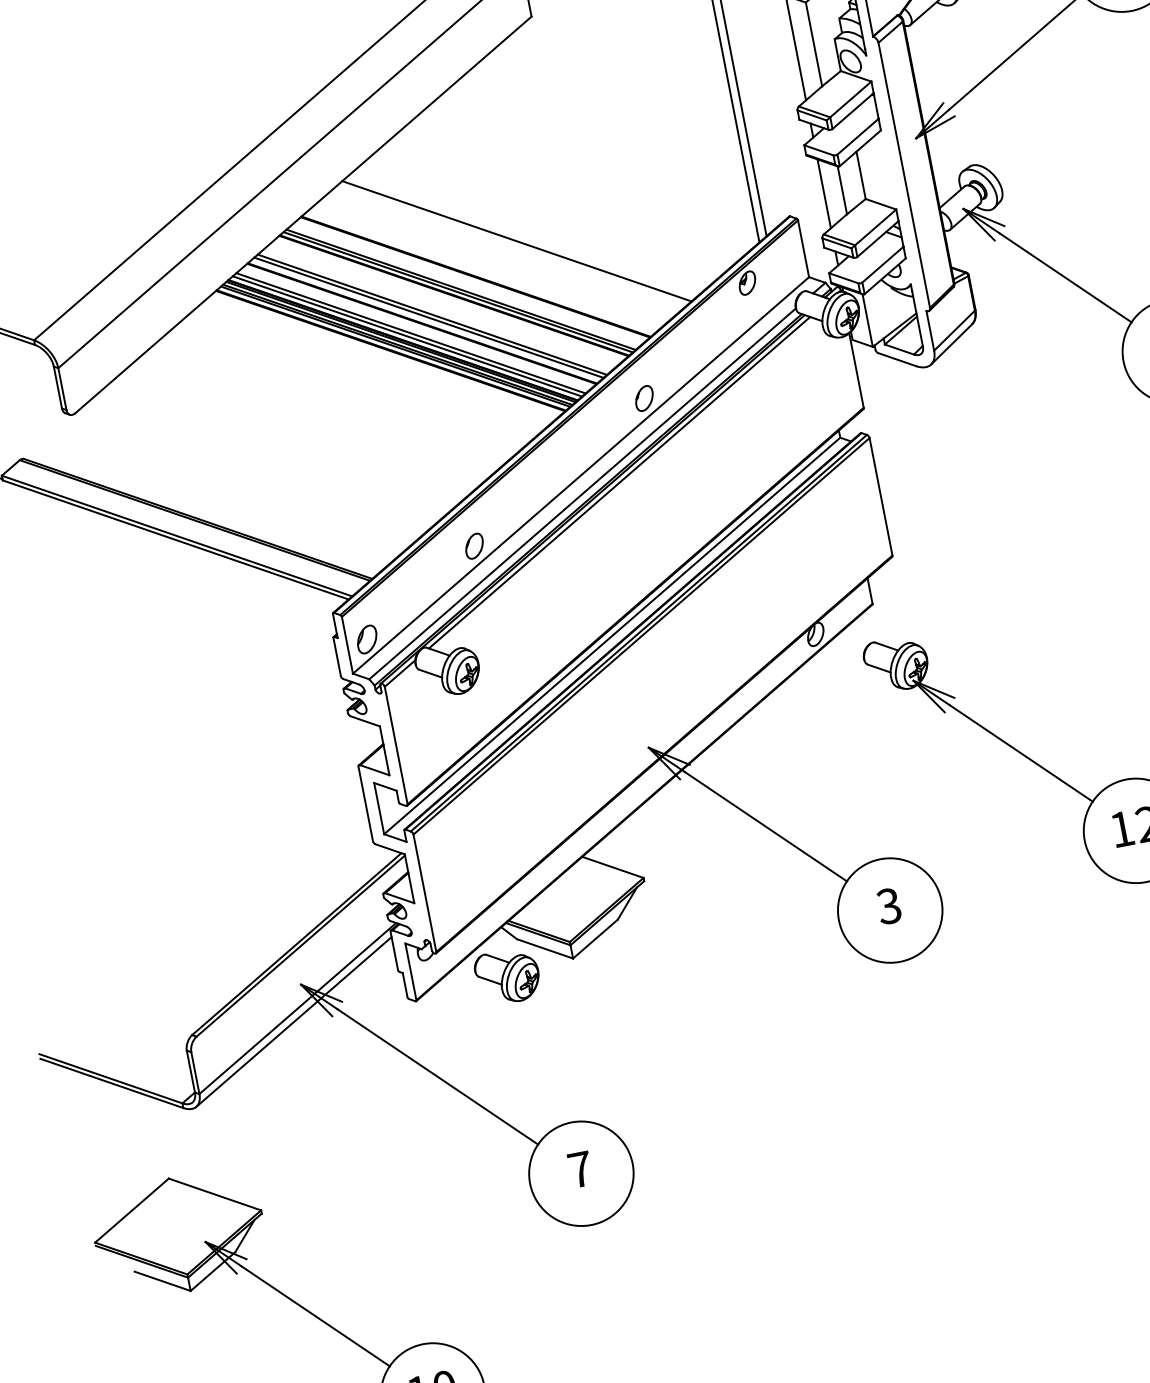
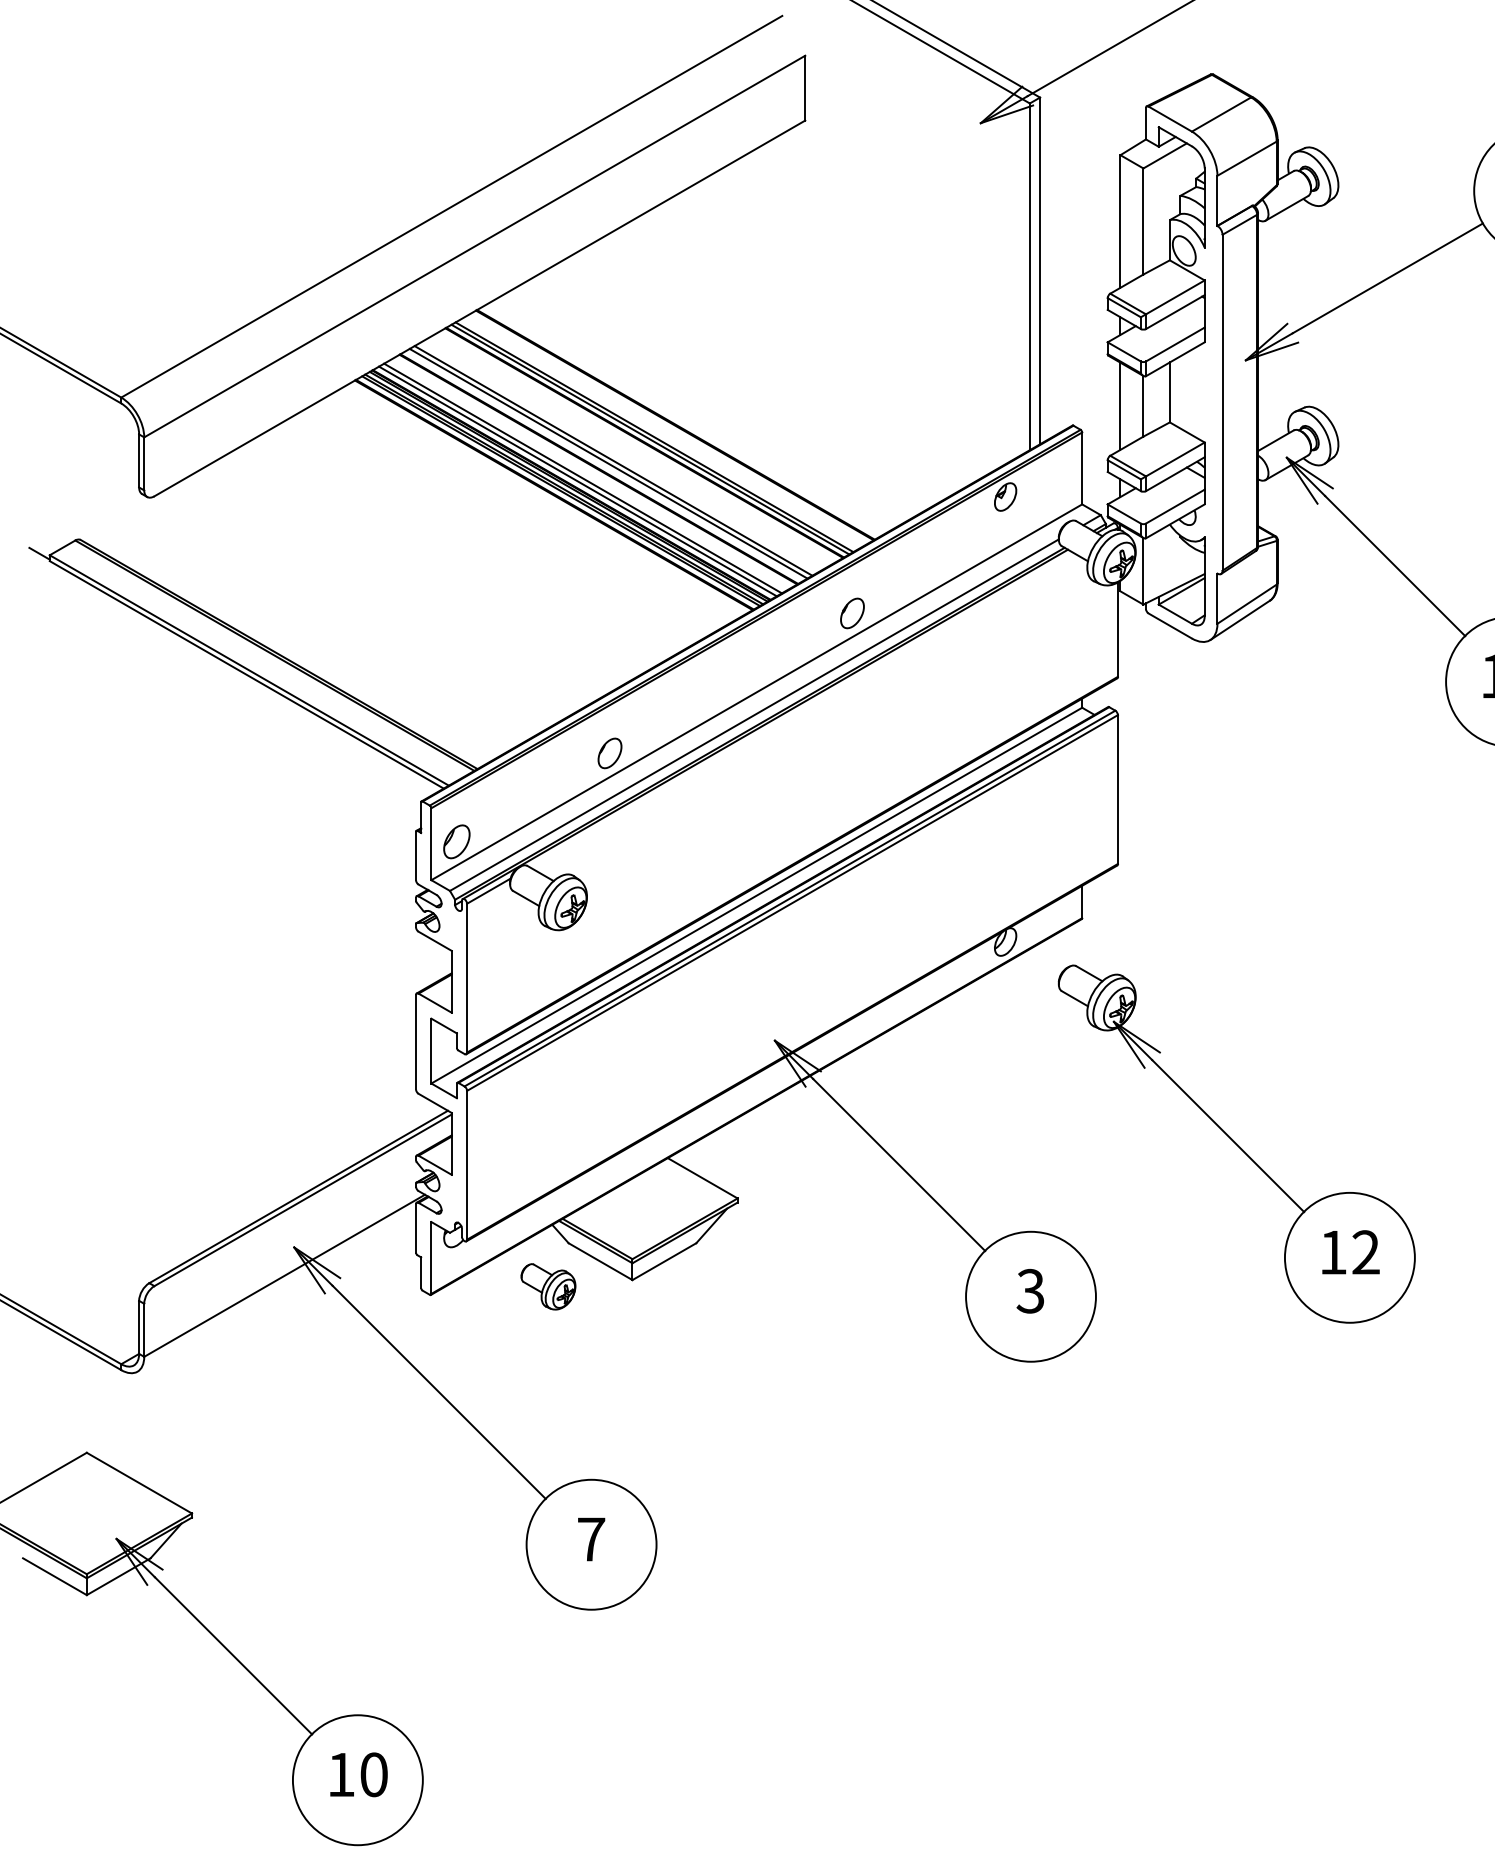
line: (517, 241) -> (734, 391), removed
line: (619, 482) -> (802, 710), removed
part: (507, 976) -> (548, 1286), size x0.7
line: (293, 1021) -> (276, 1290), removed

